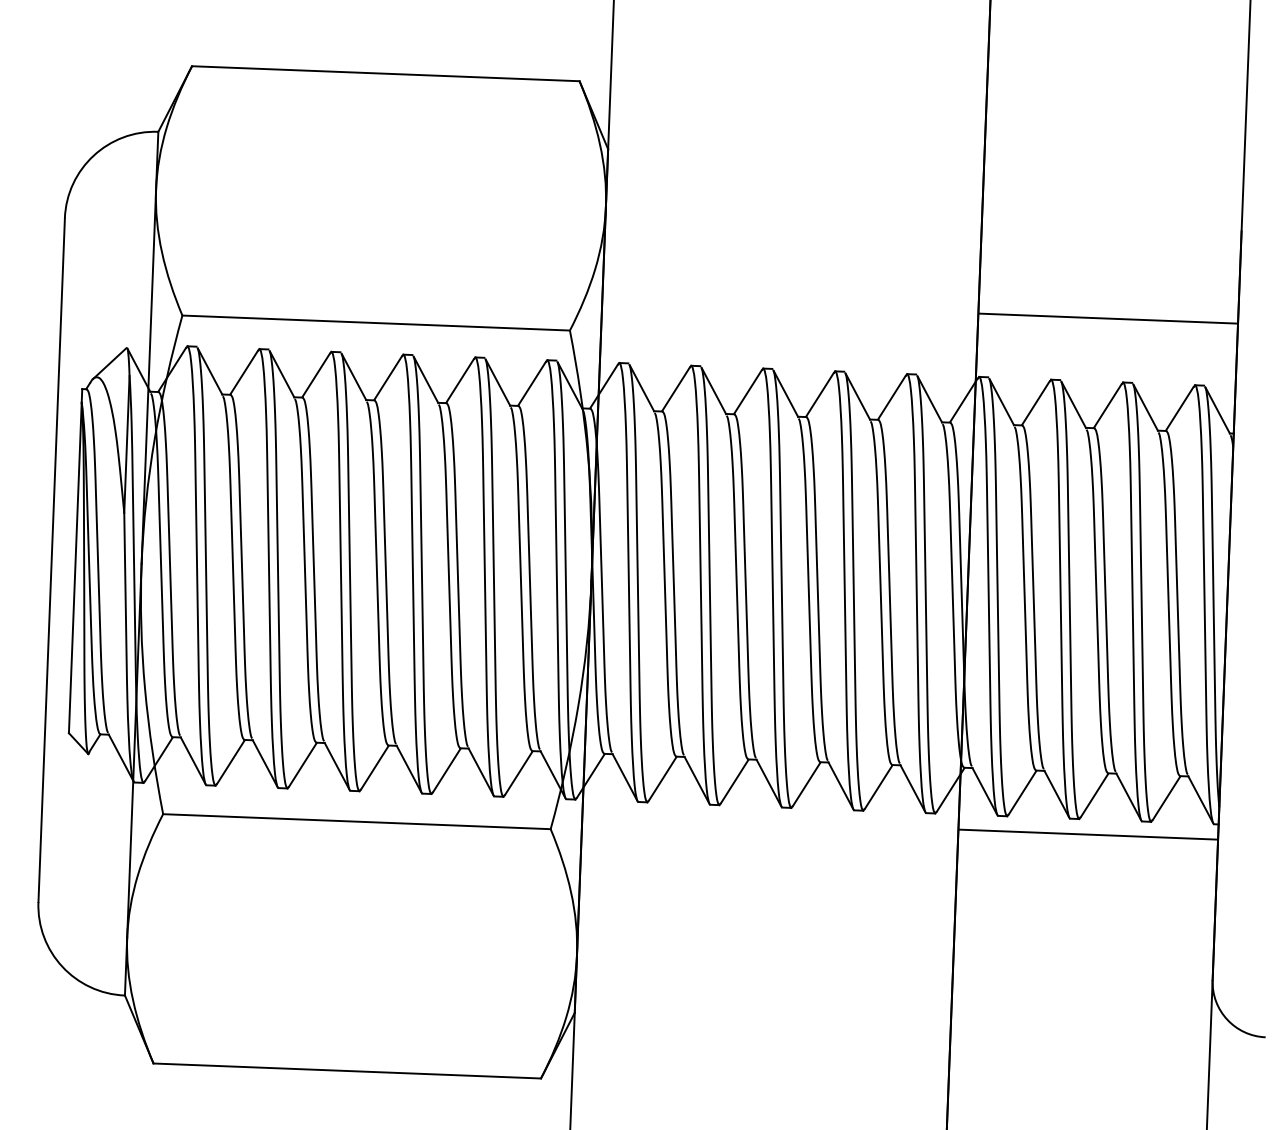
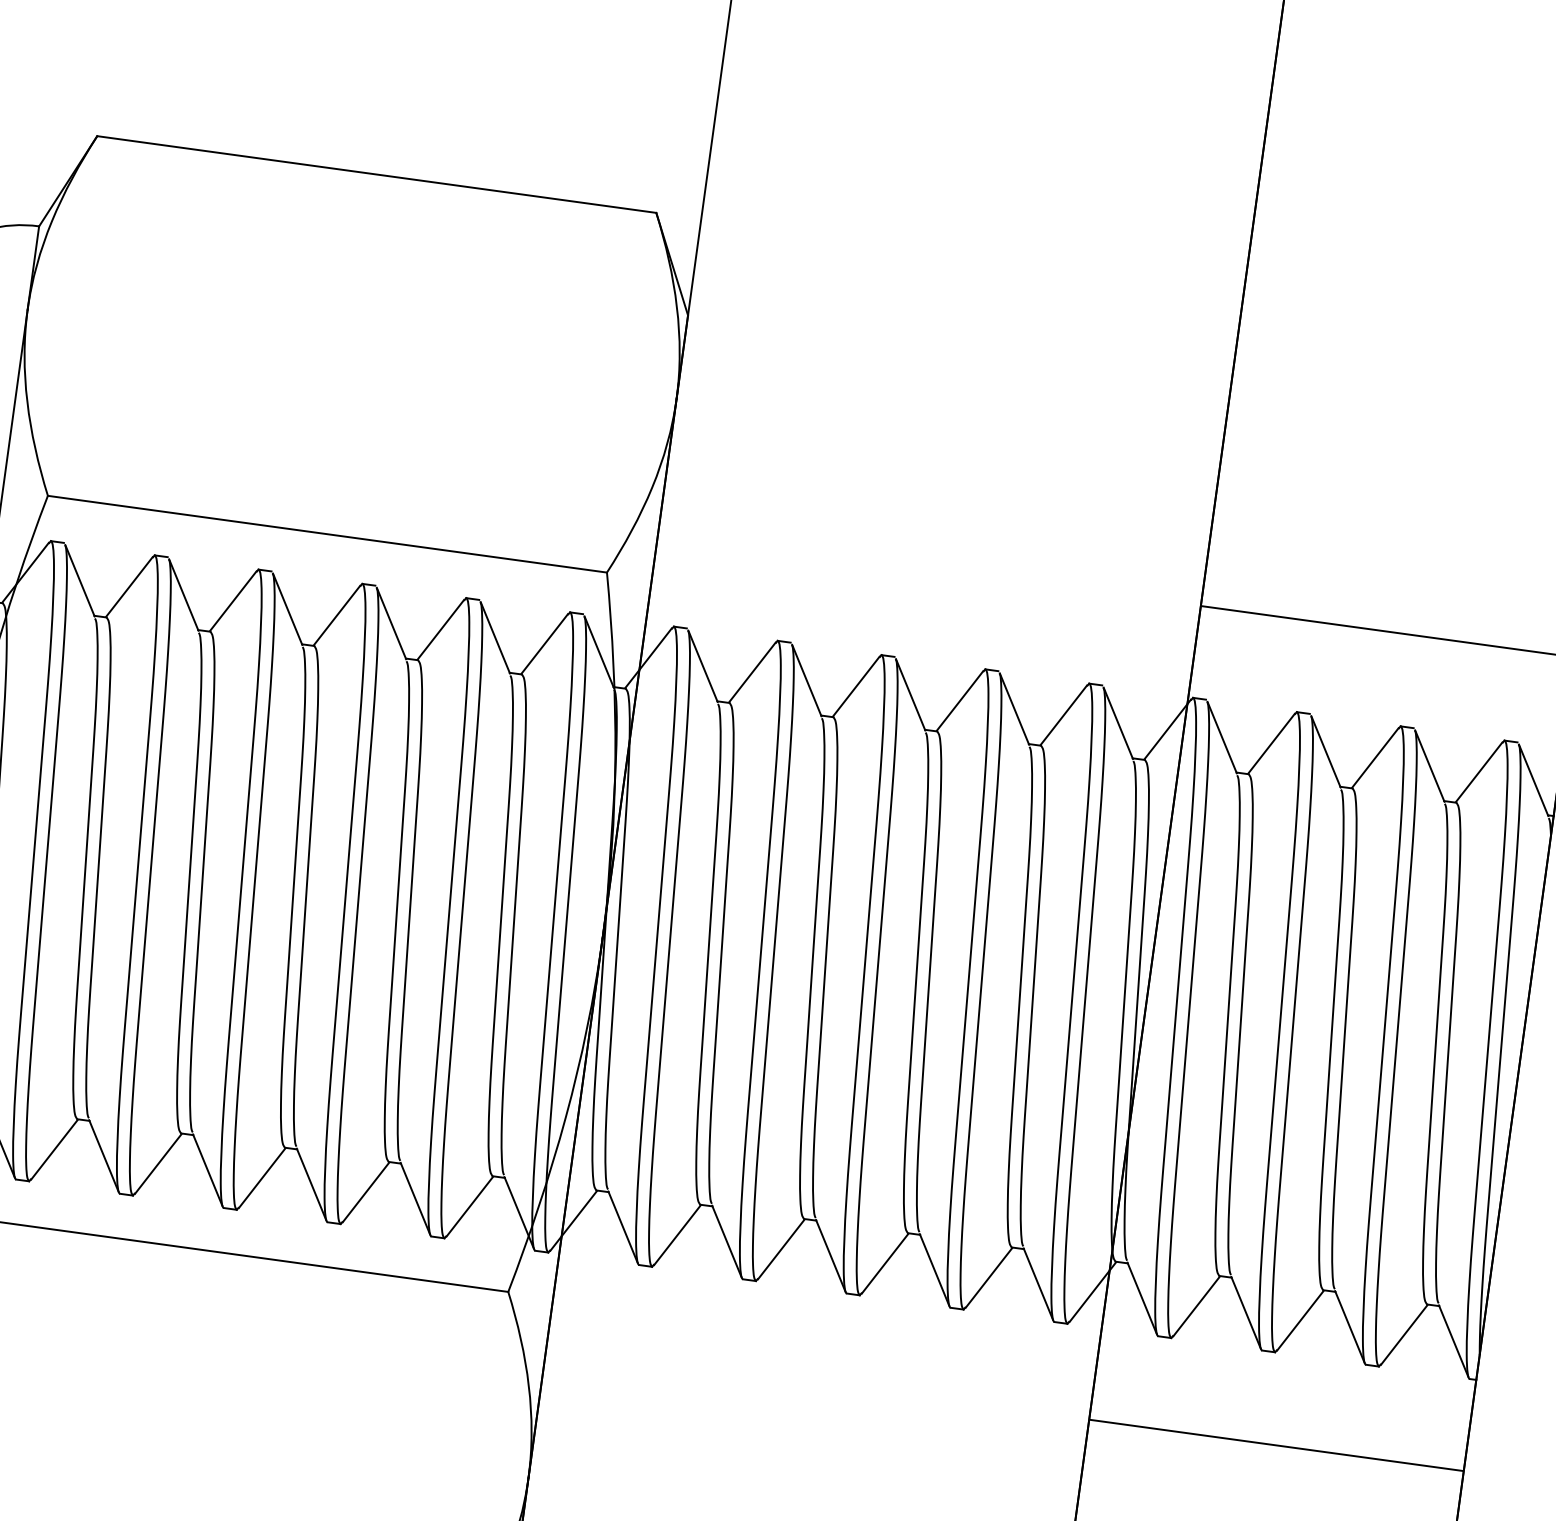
line: (1088, 834) -> (1276, 1445), moved

